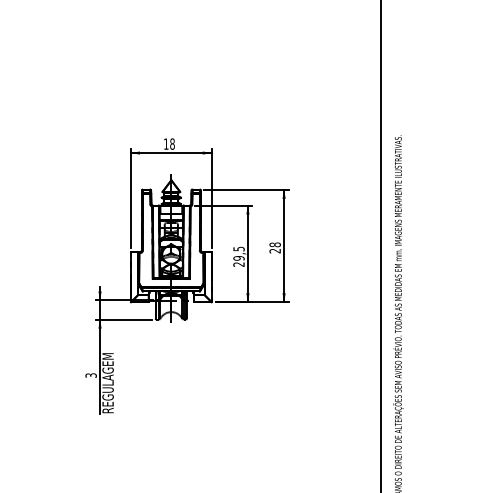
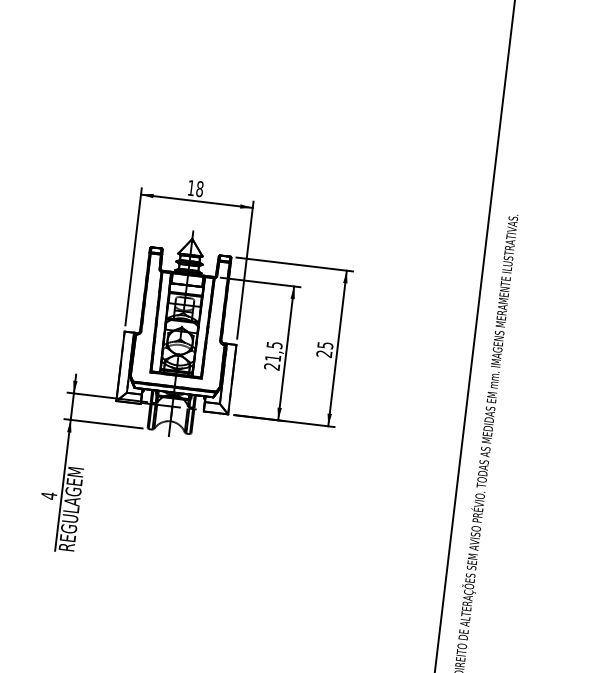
text: (274, 244) -> (324, 344), 28 -> 25
text: (238, 258) -> (272, 358), 29,5 -> 21,5
text: (90, 375) -> (48, 495), 3 -> 4

